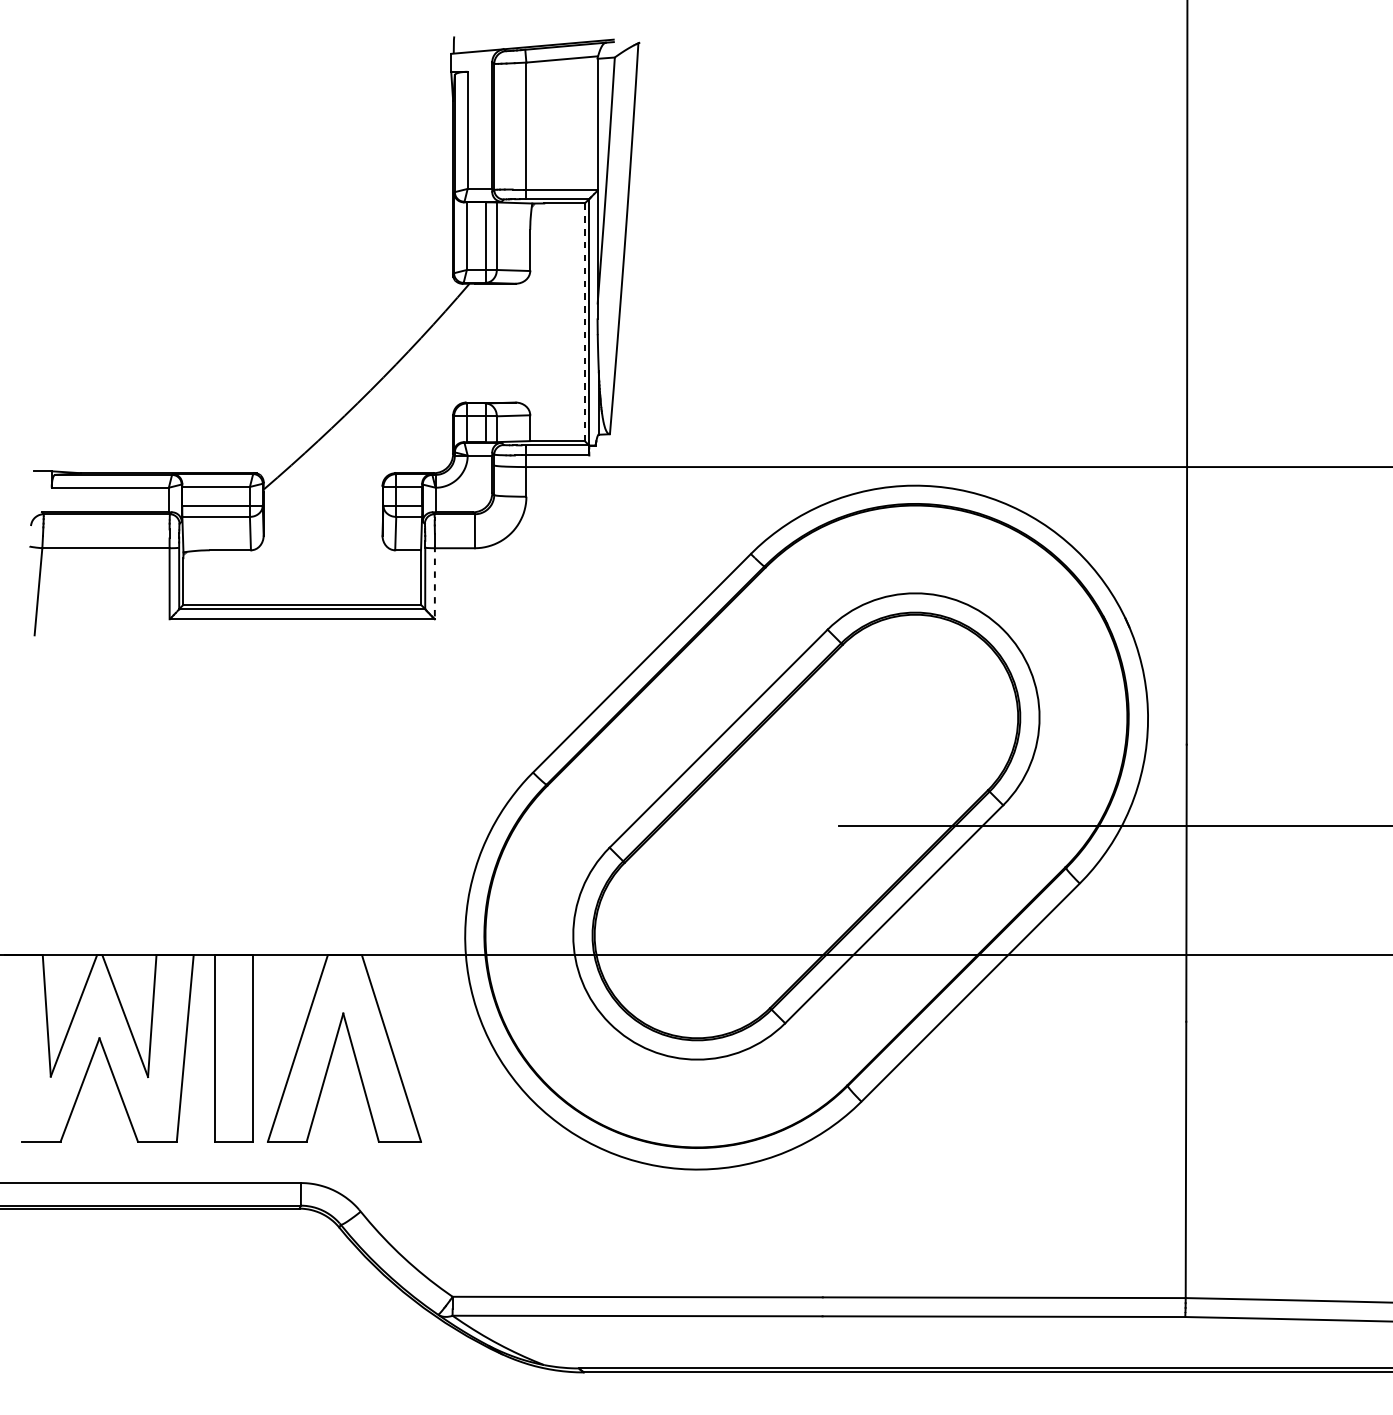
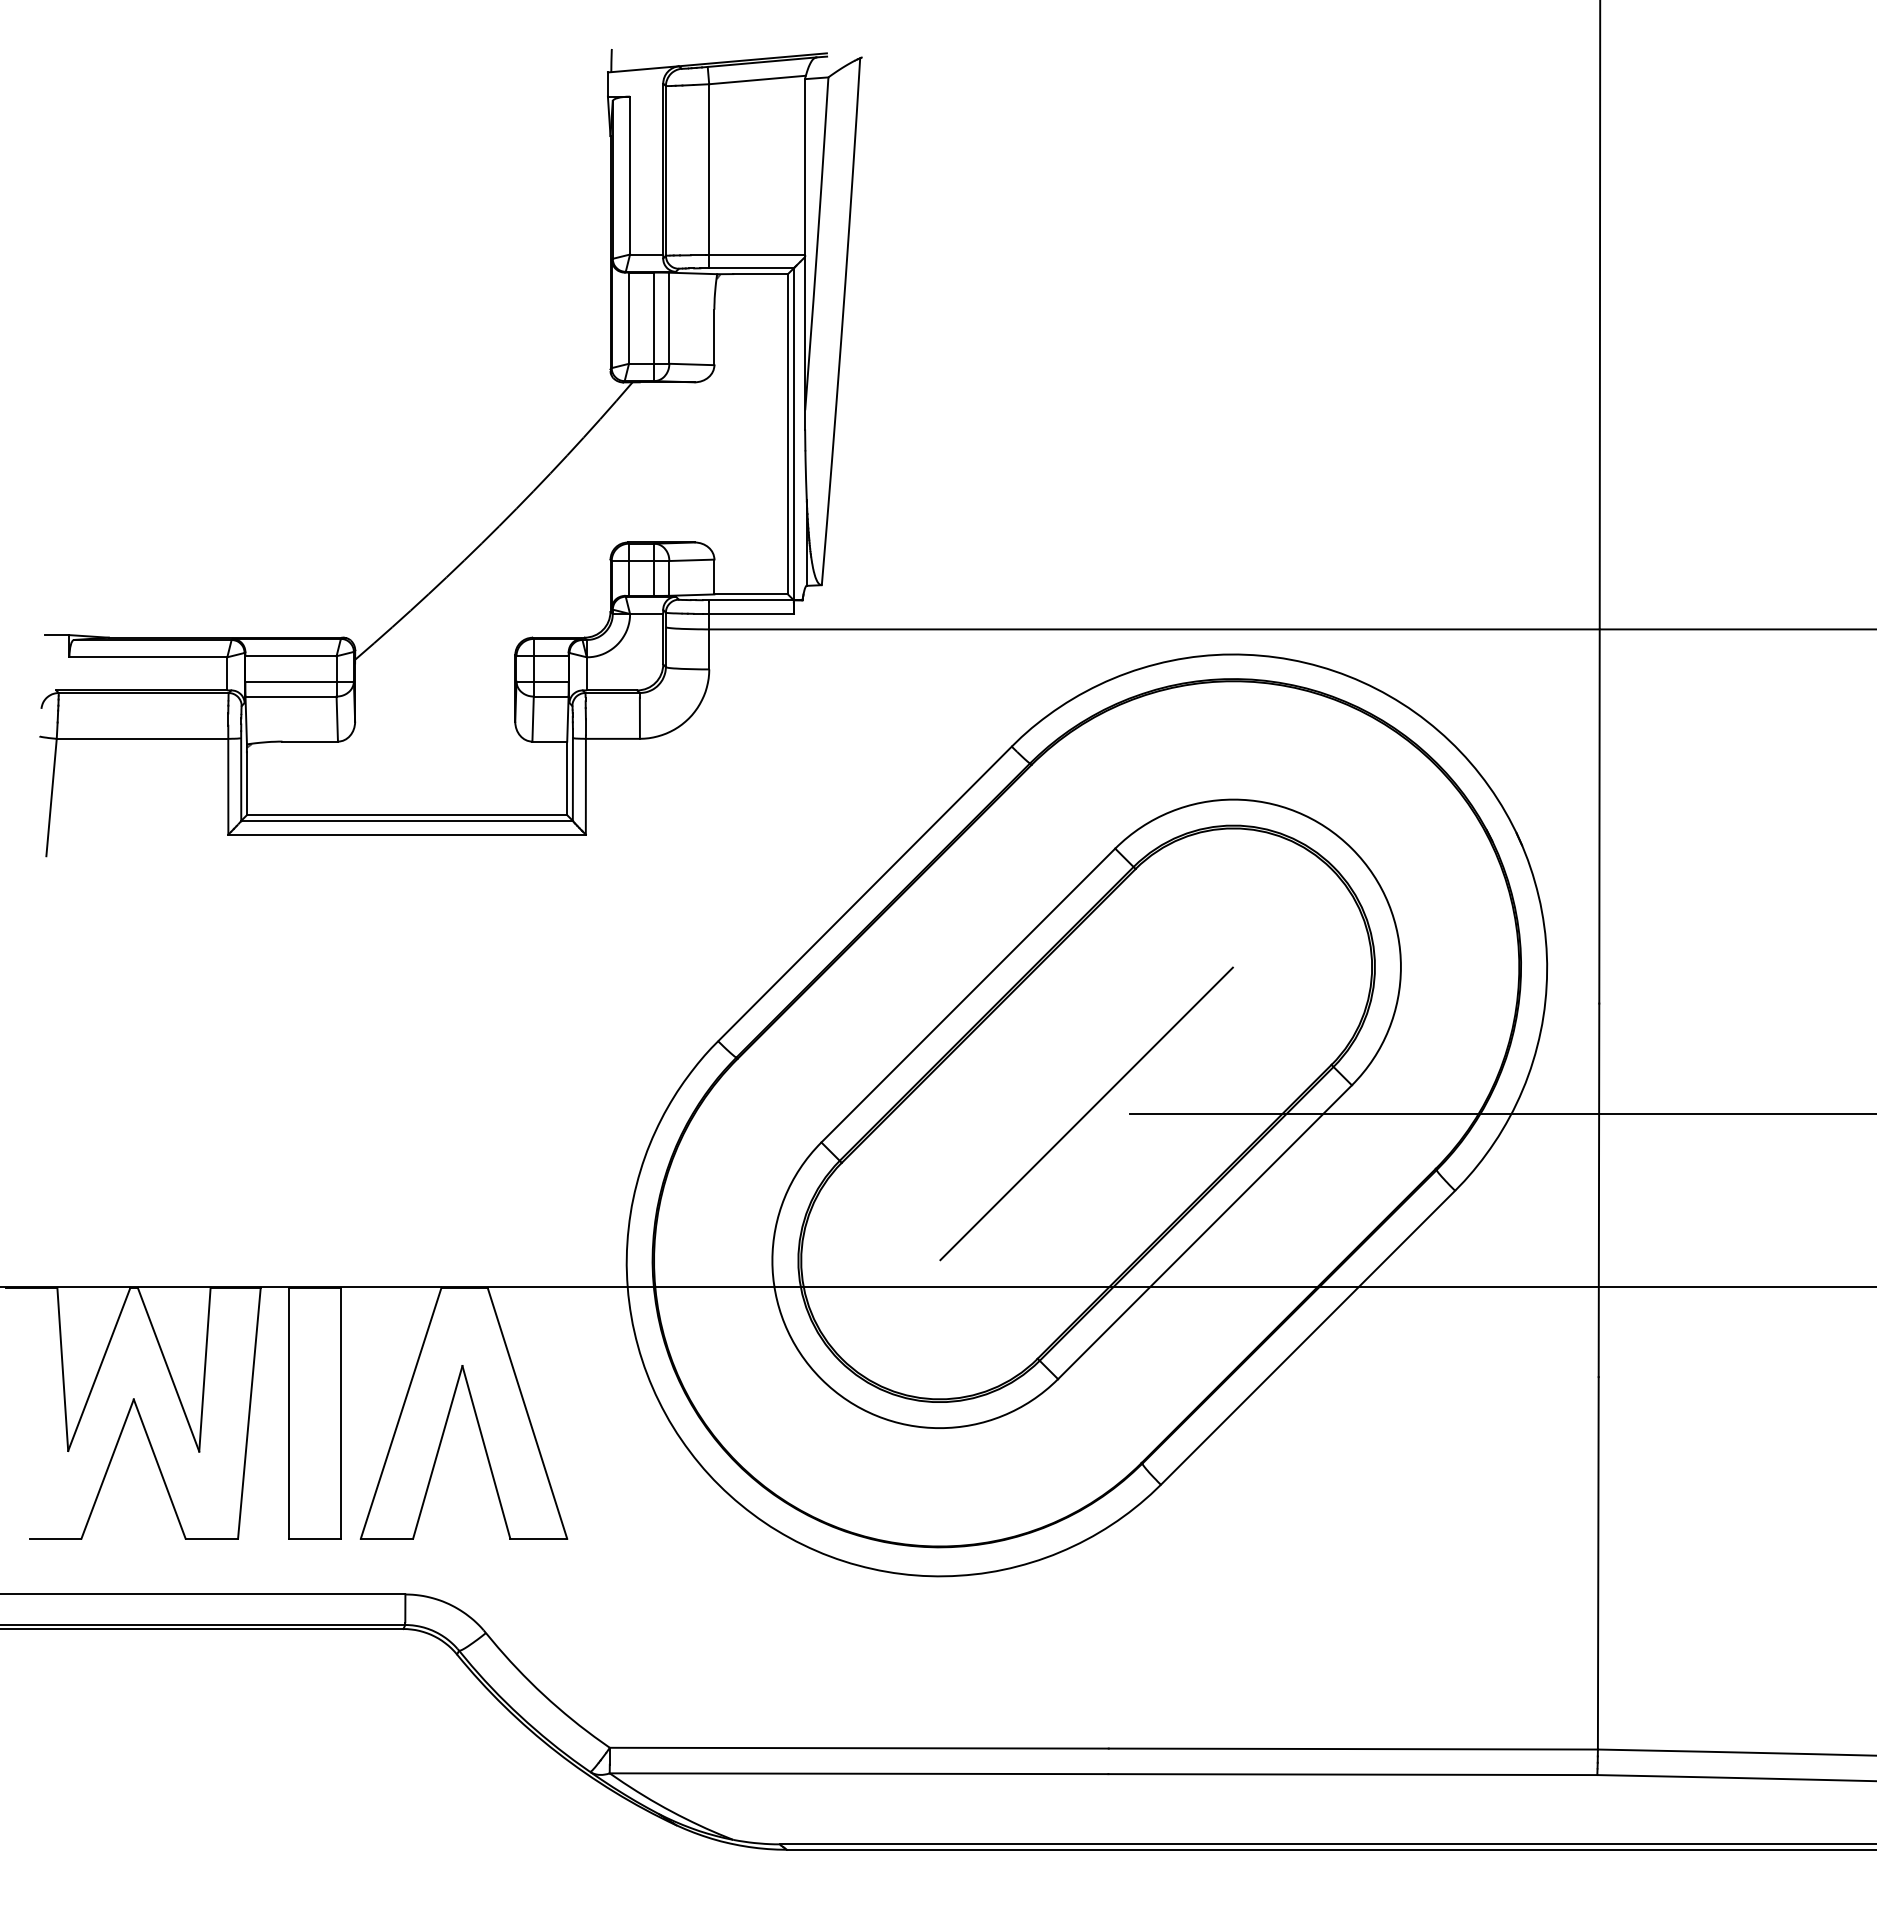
line: (584, 321) -> (787, 433), dashed -> solid
line: (434, 582) -> (585, 785), dashed -> solid
line: (806, 826) -> (1086, 1113), added

